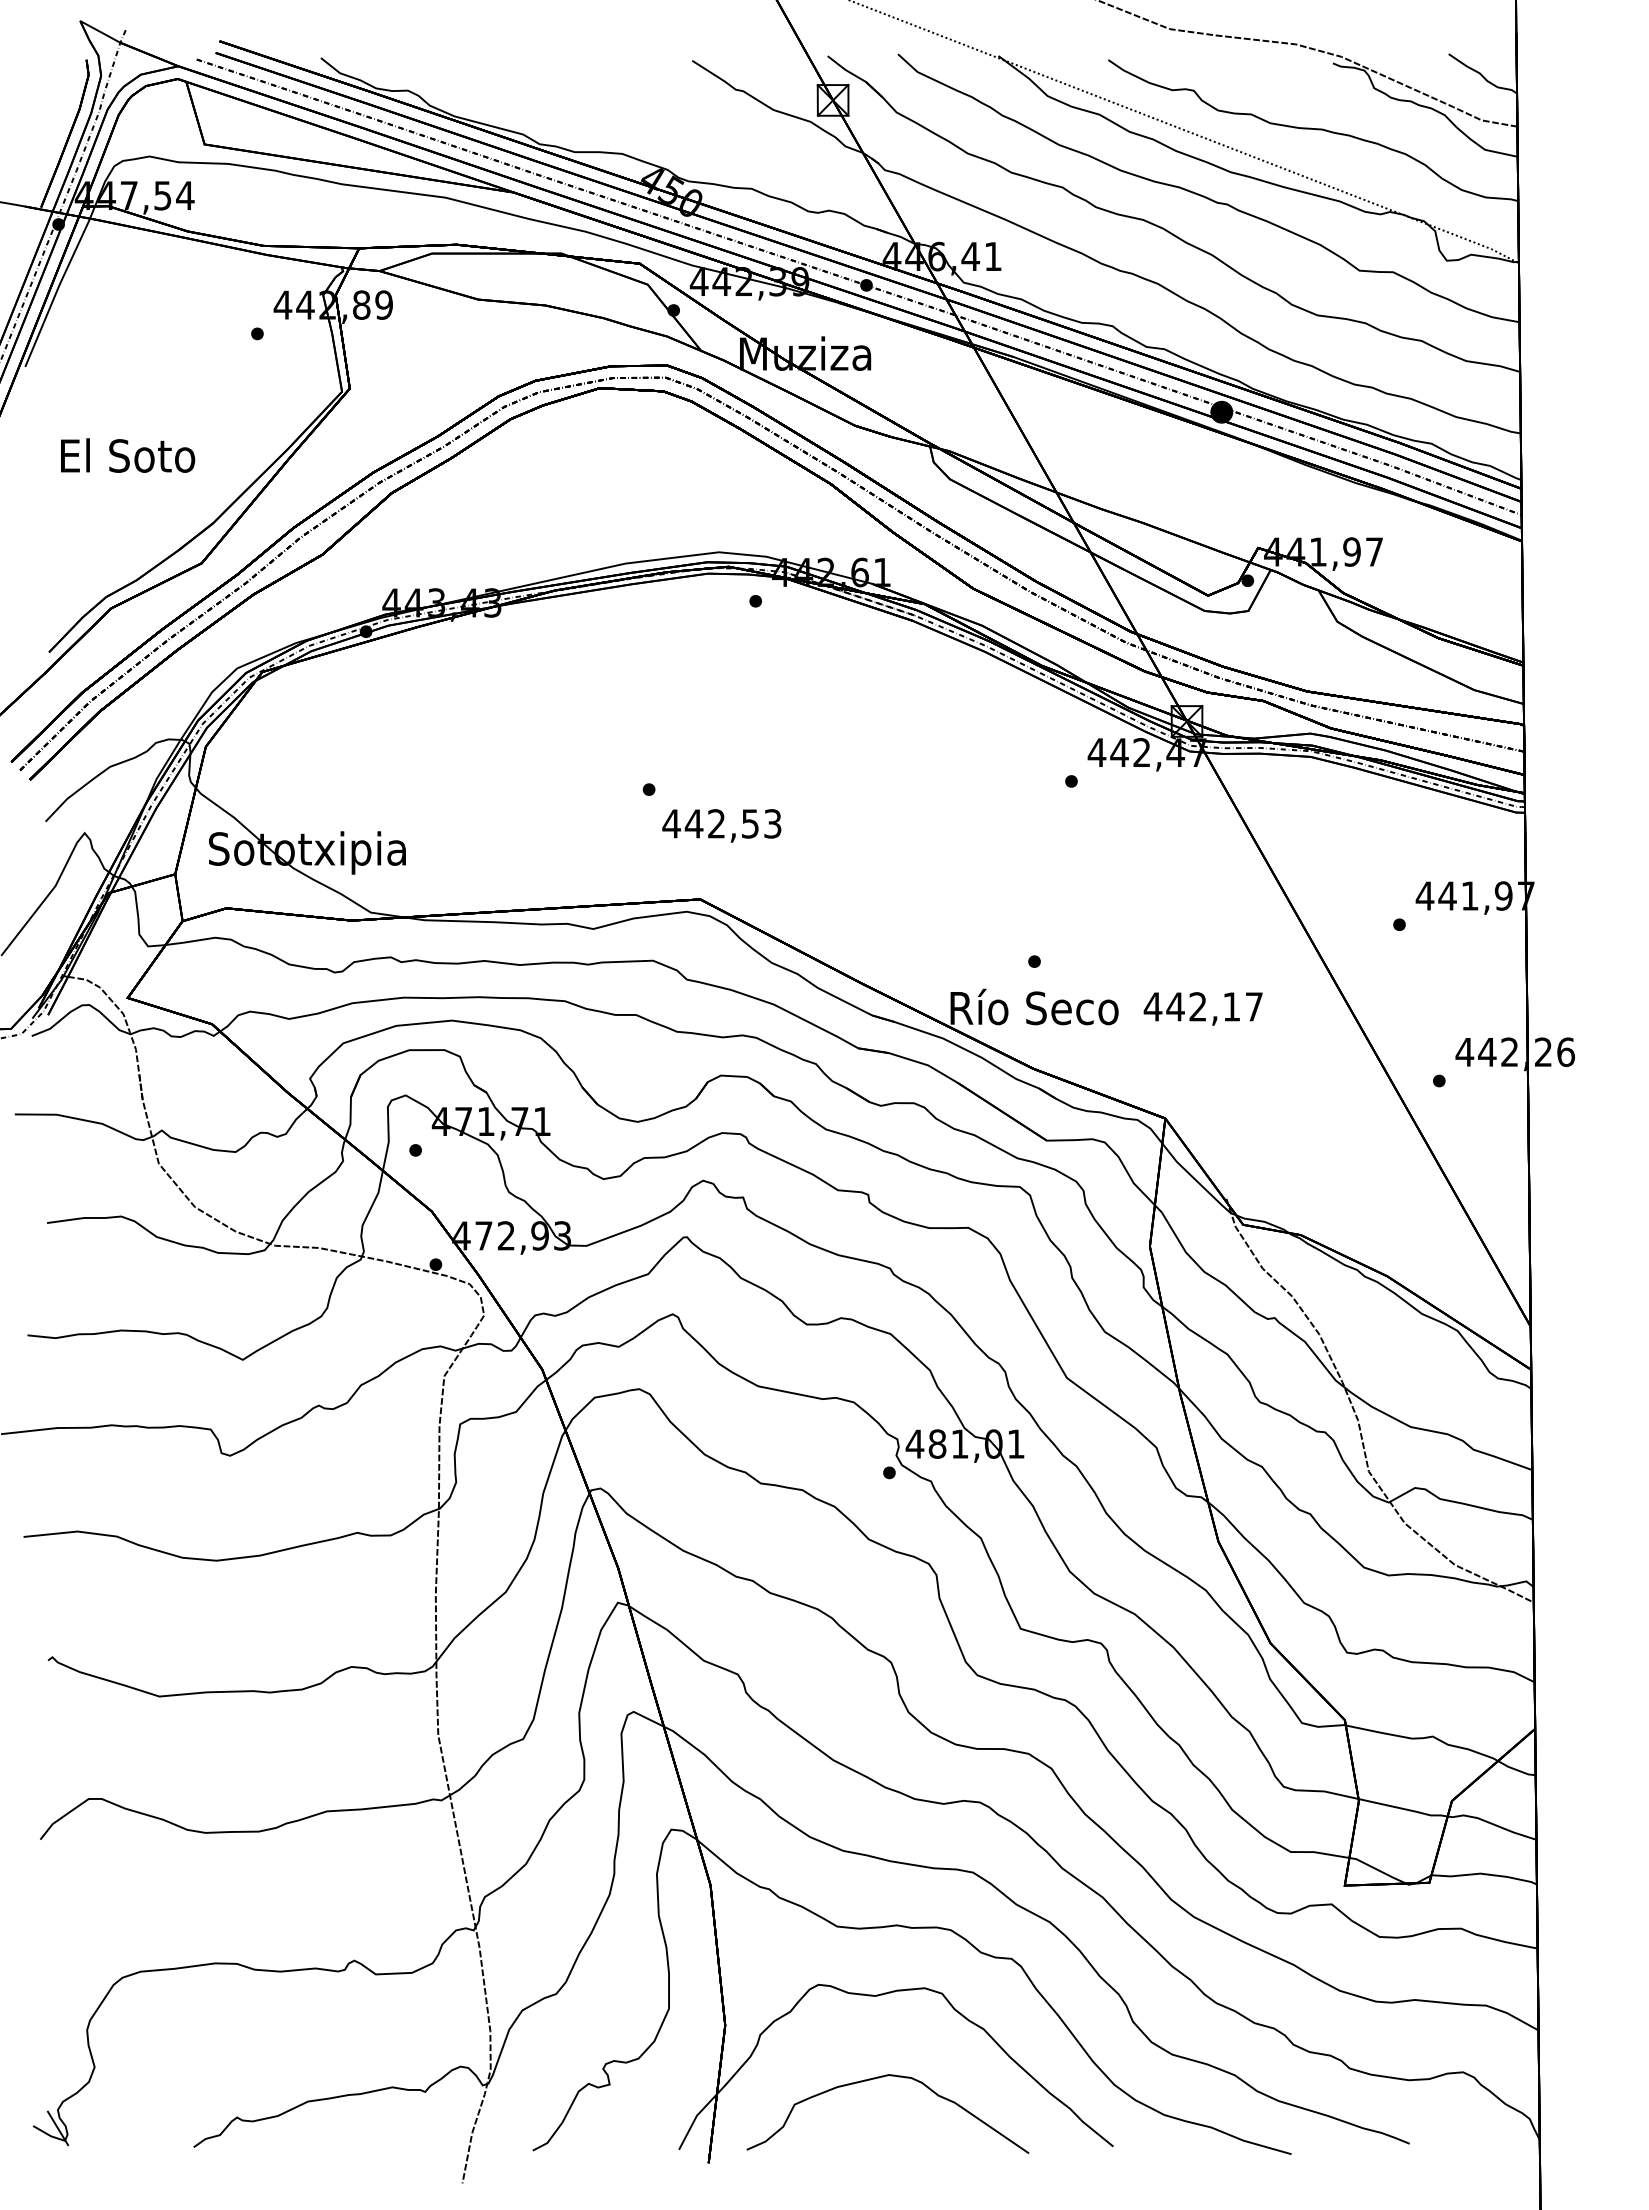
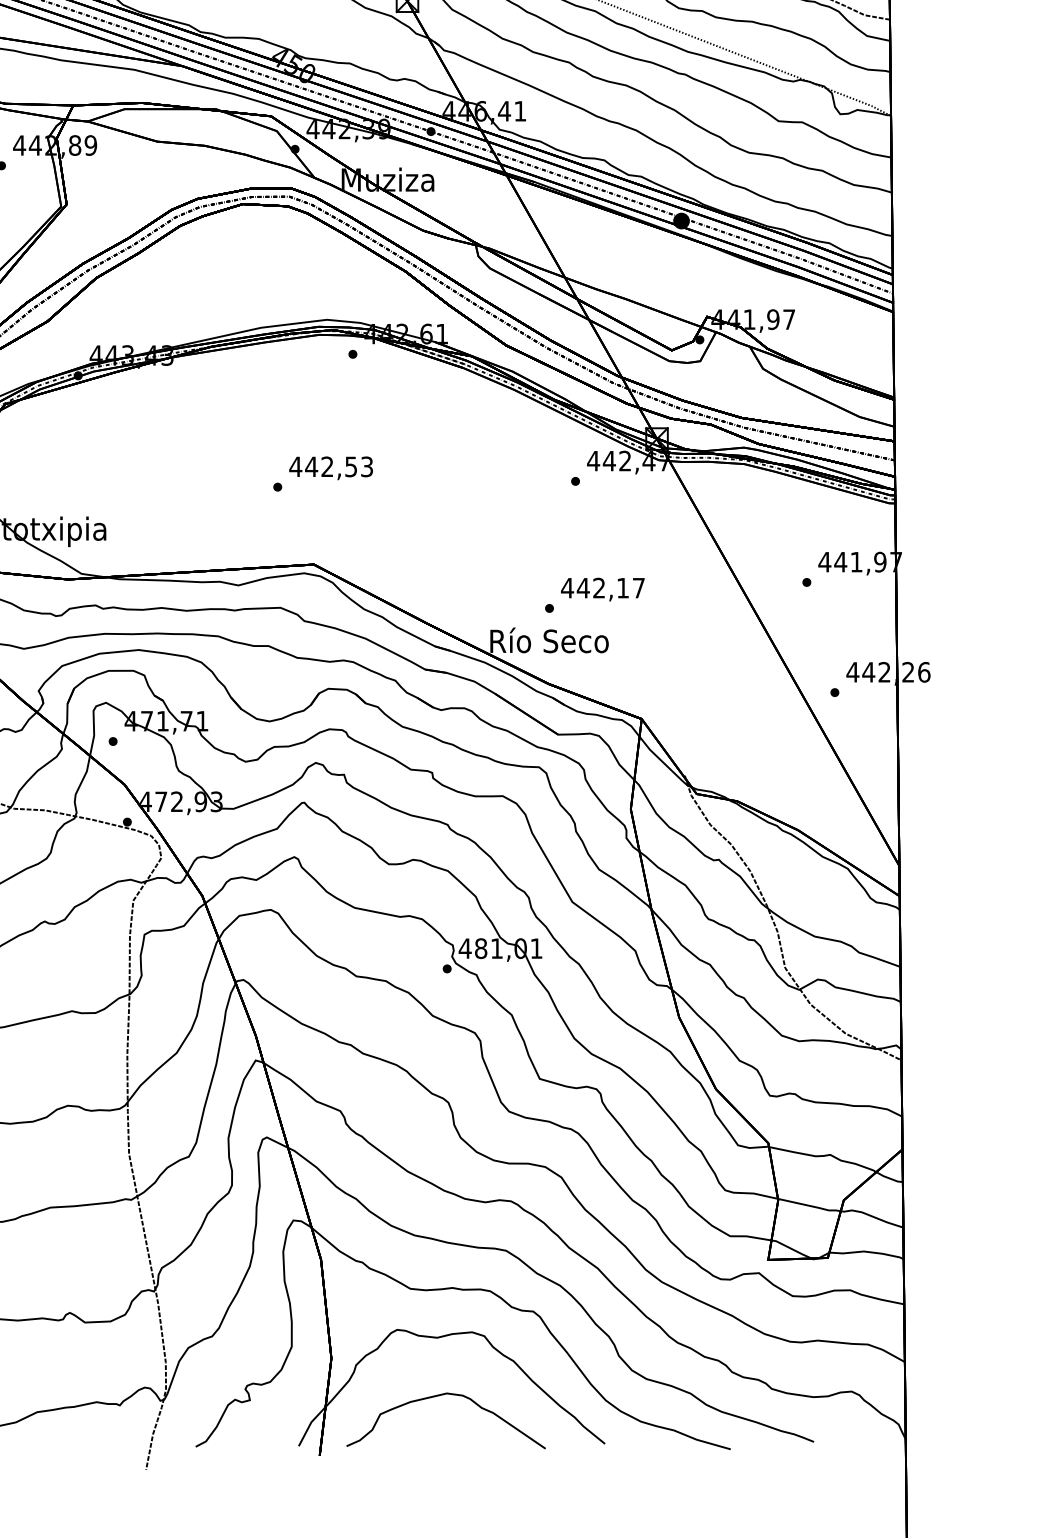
text: (721, 825) -> (330, 468), moved
text: (1202, 1008) -> (602, 589), moved

